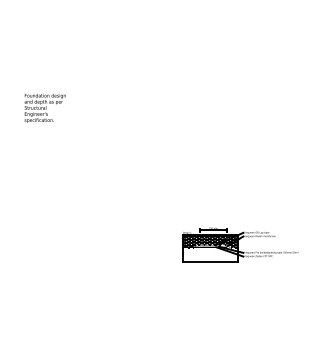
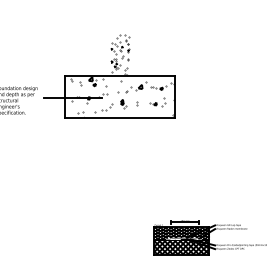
part: (137, 83) -> (109, 76), added
hatch: (209, 254) -> (181, 247), added

